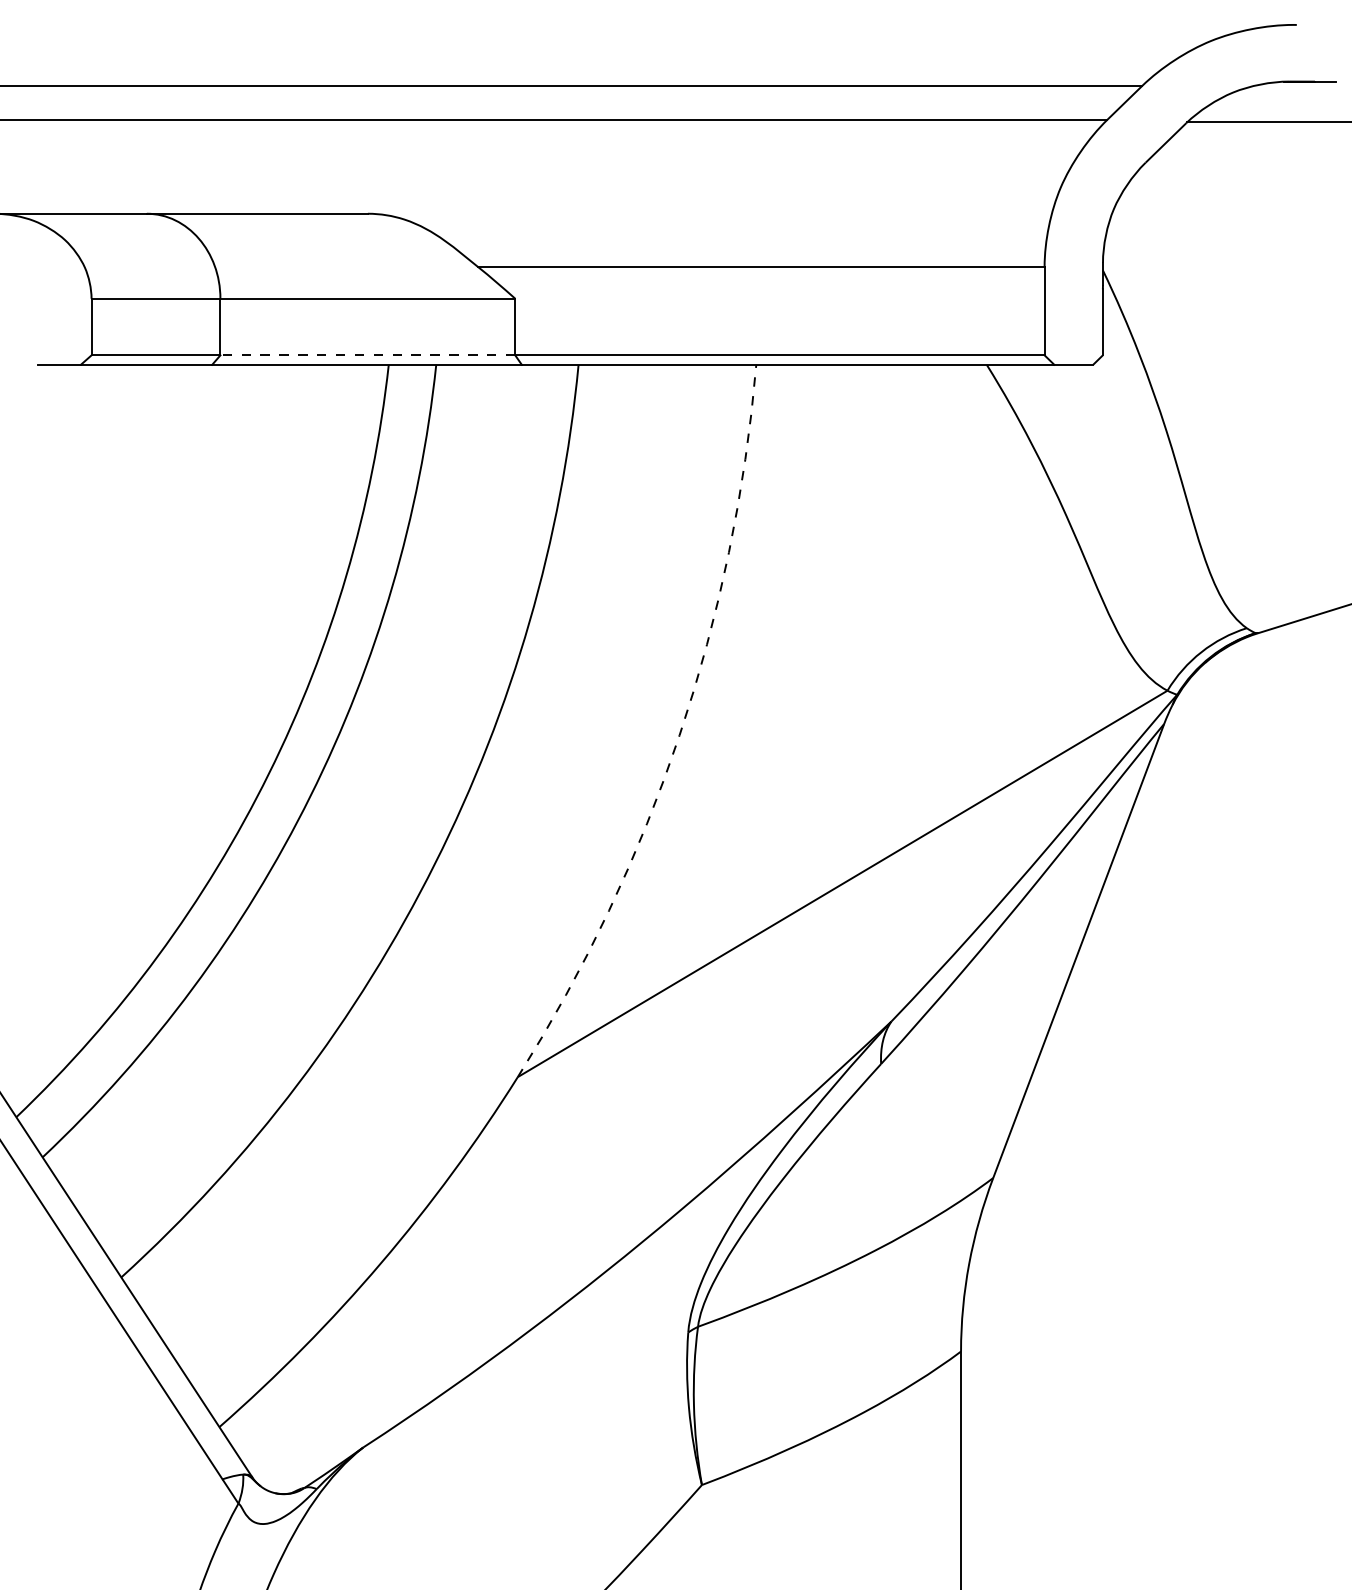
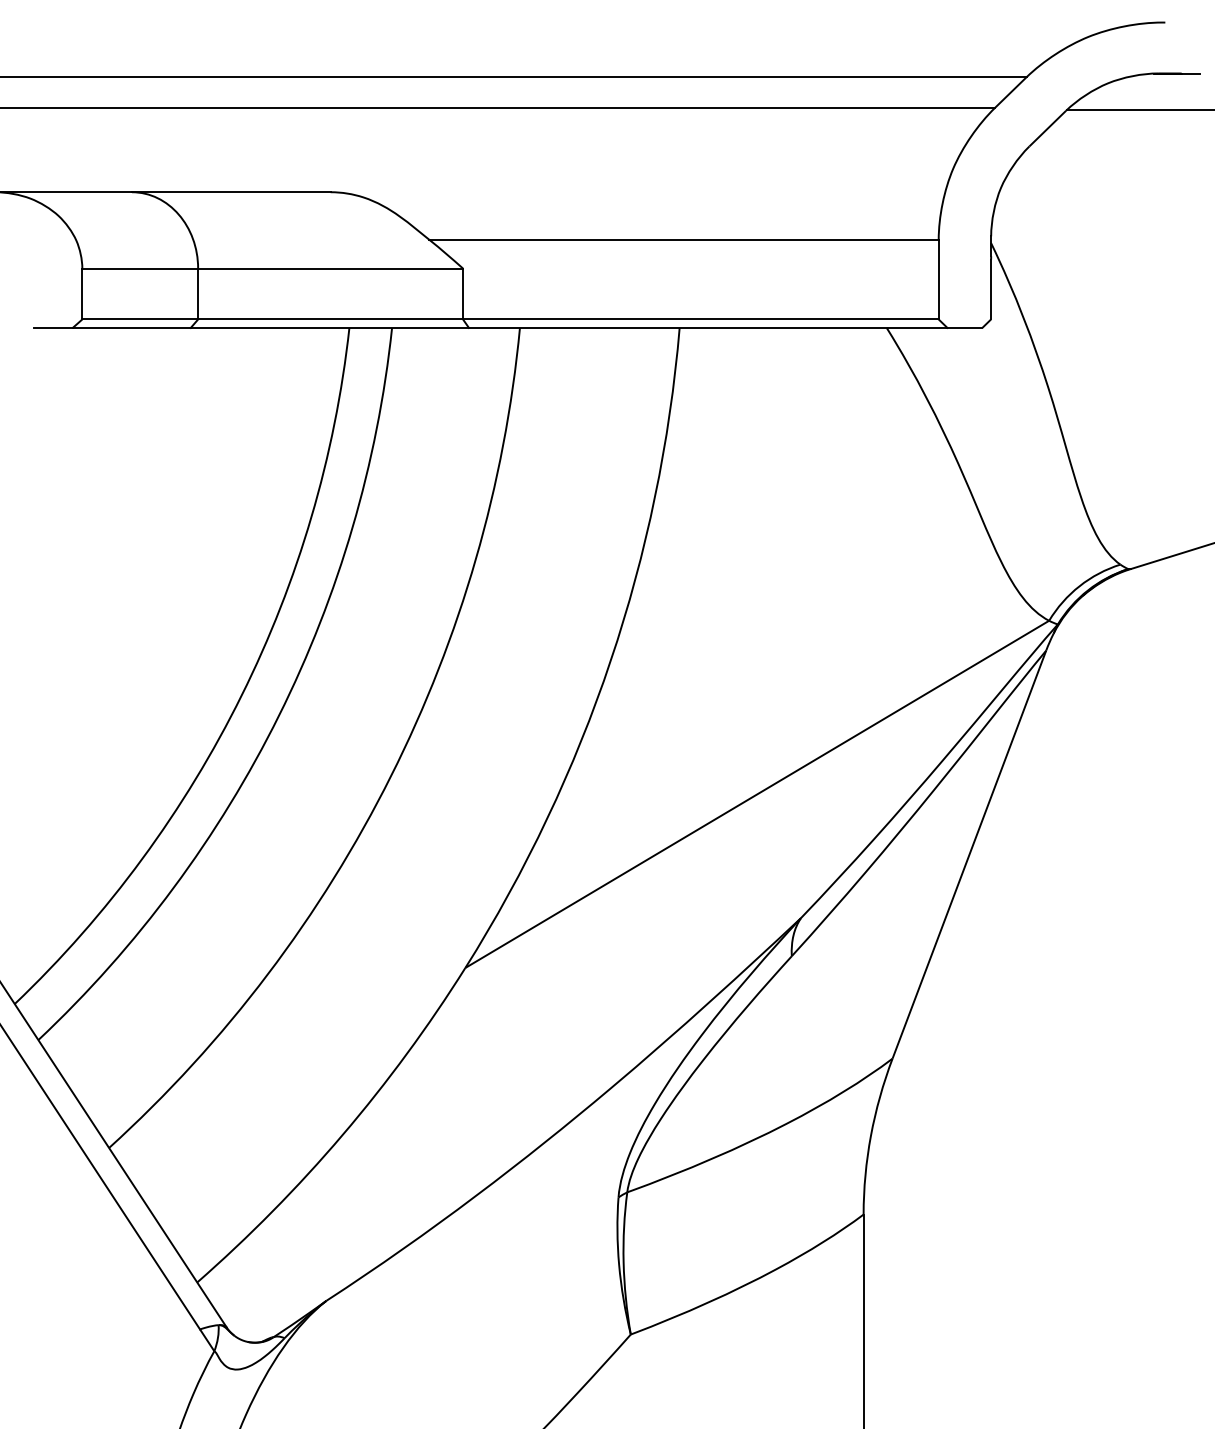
line: (367, 355) -> (330, 319), dashed -> solid
arc: (679, 734) -> (610, 660), dashed -> solid

